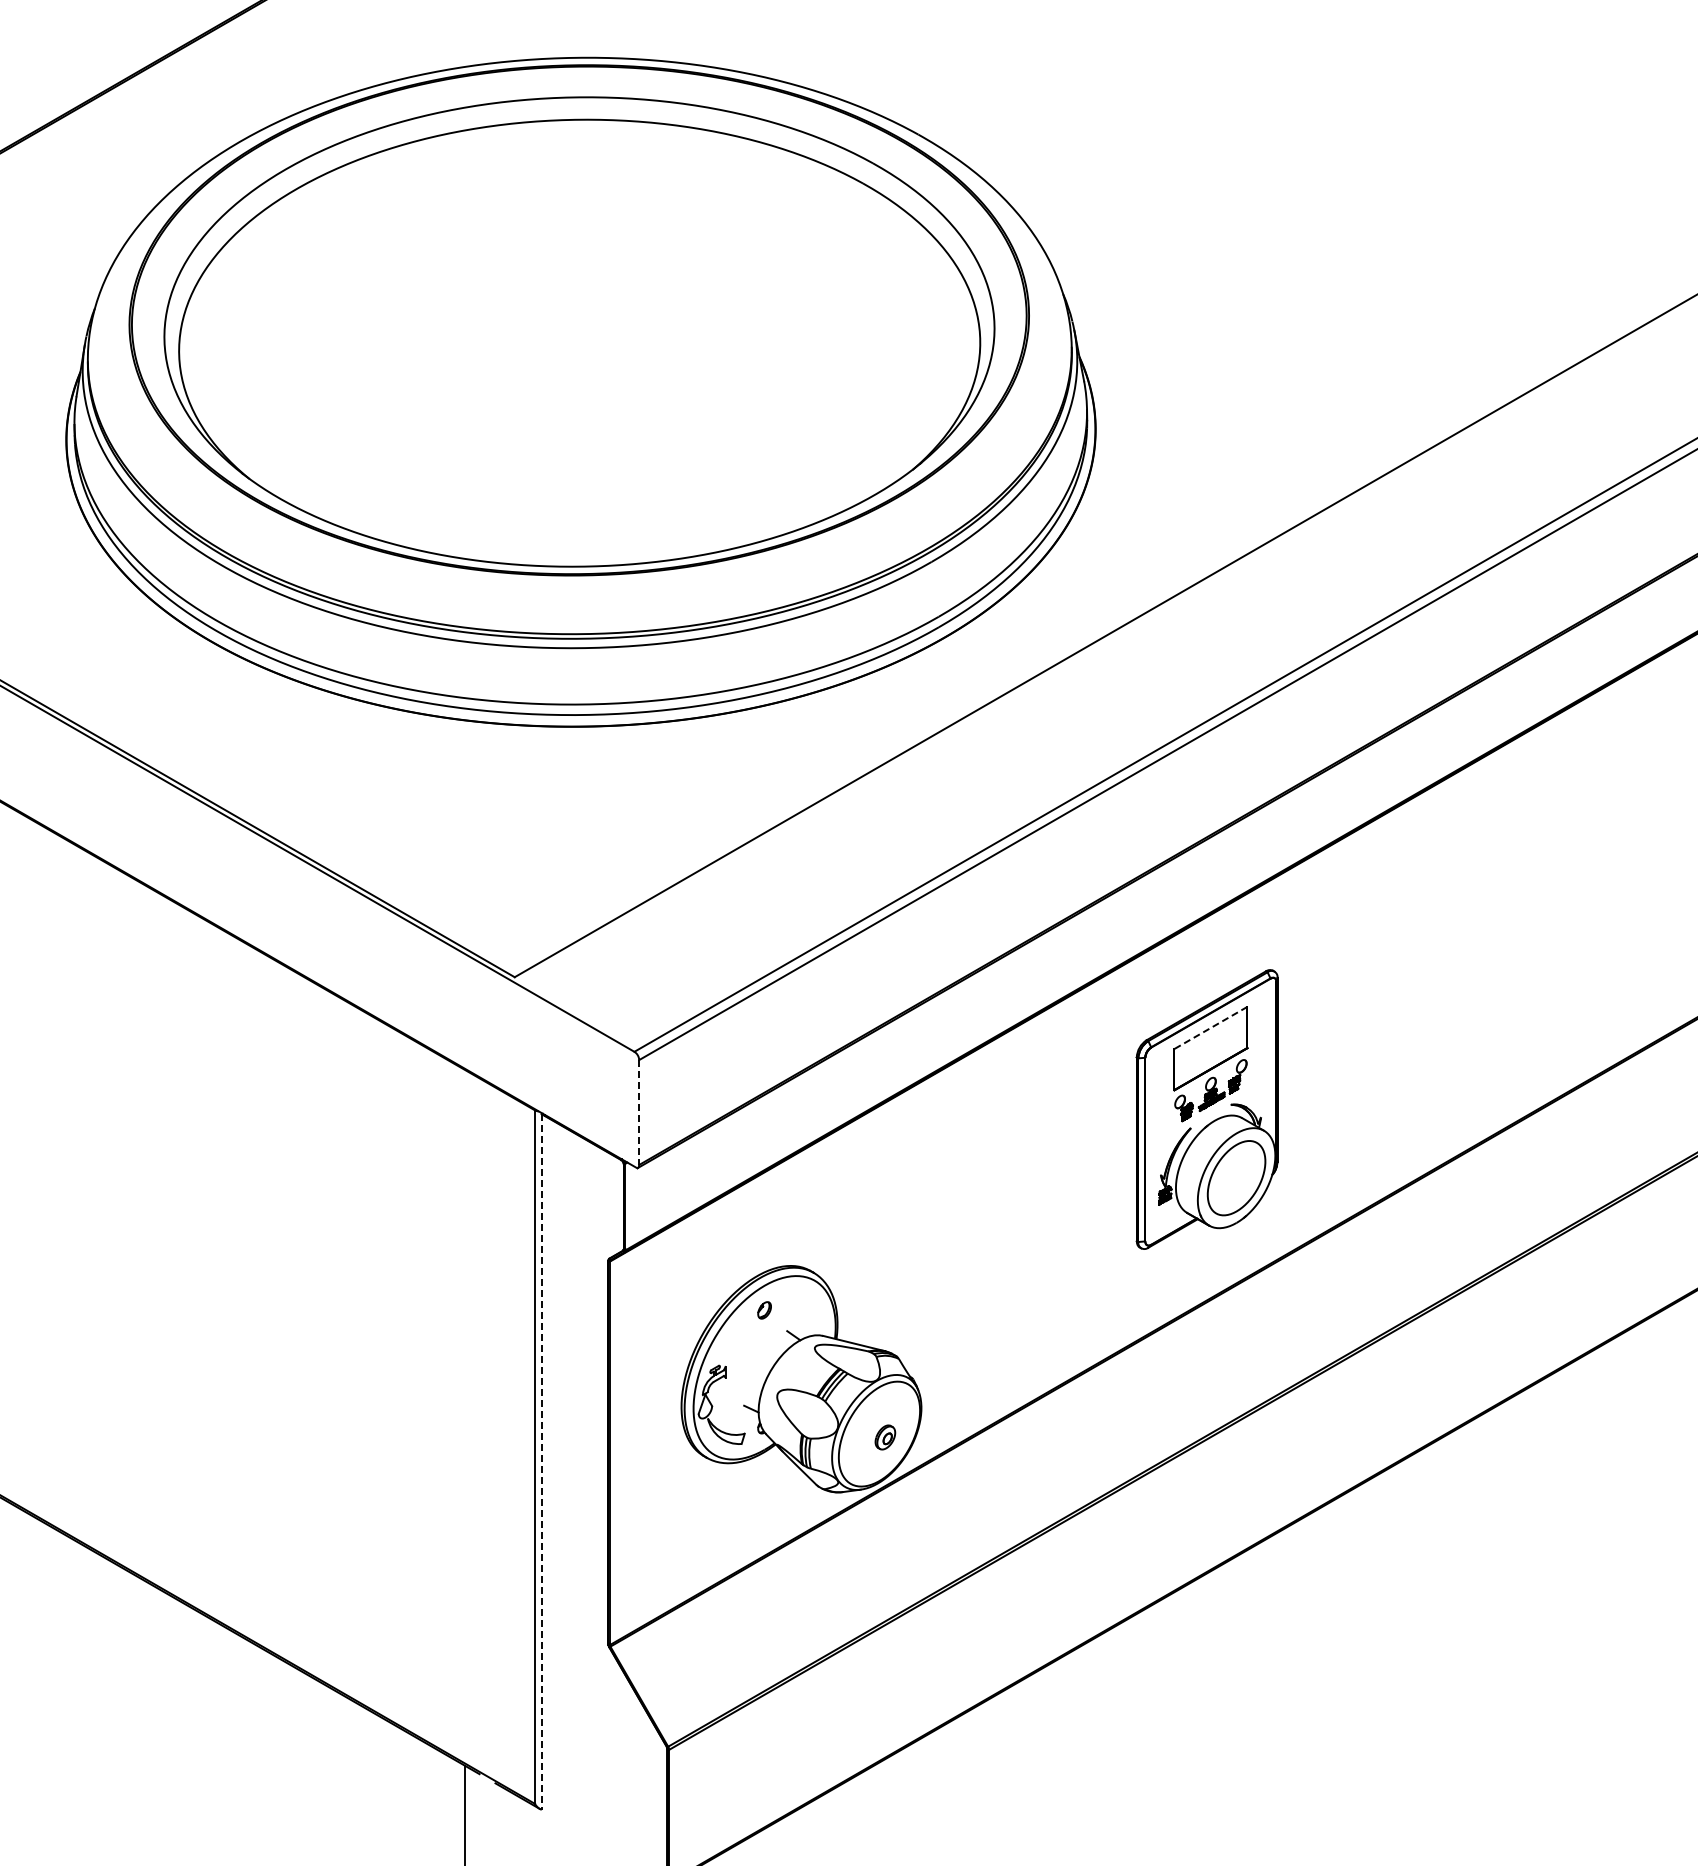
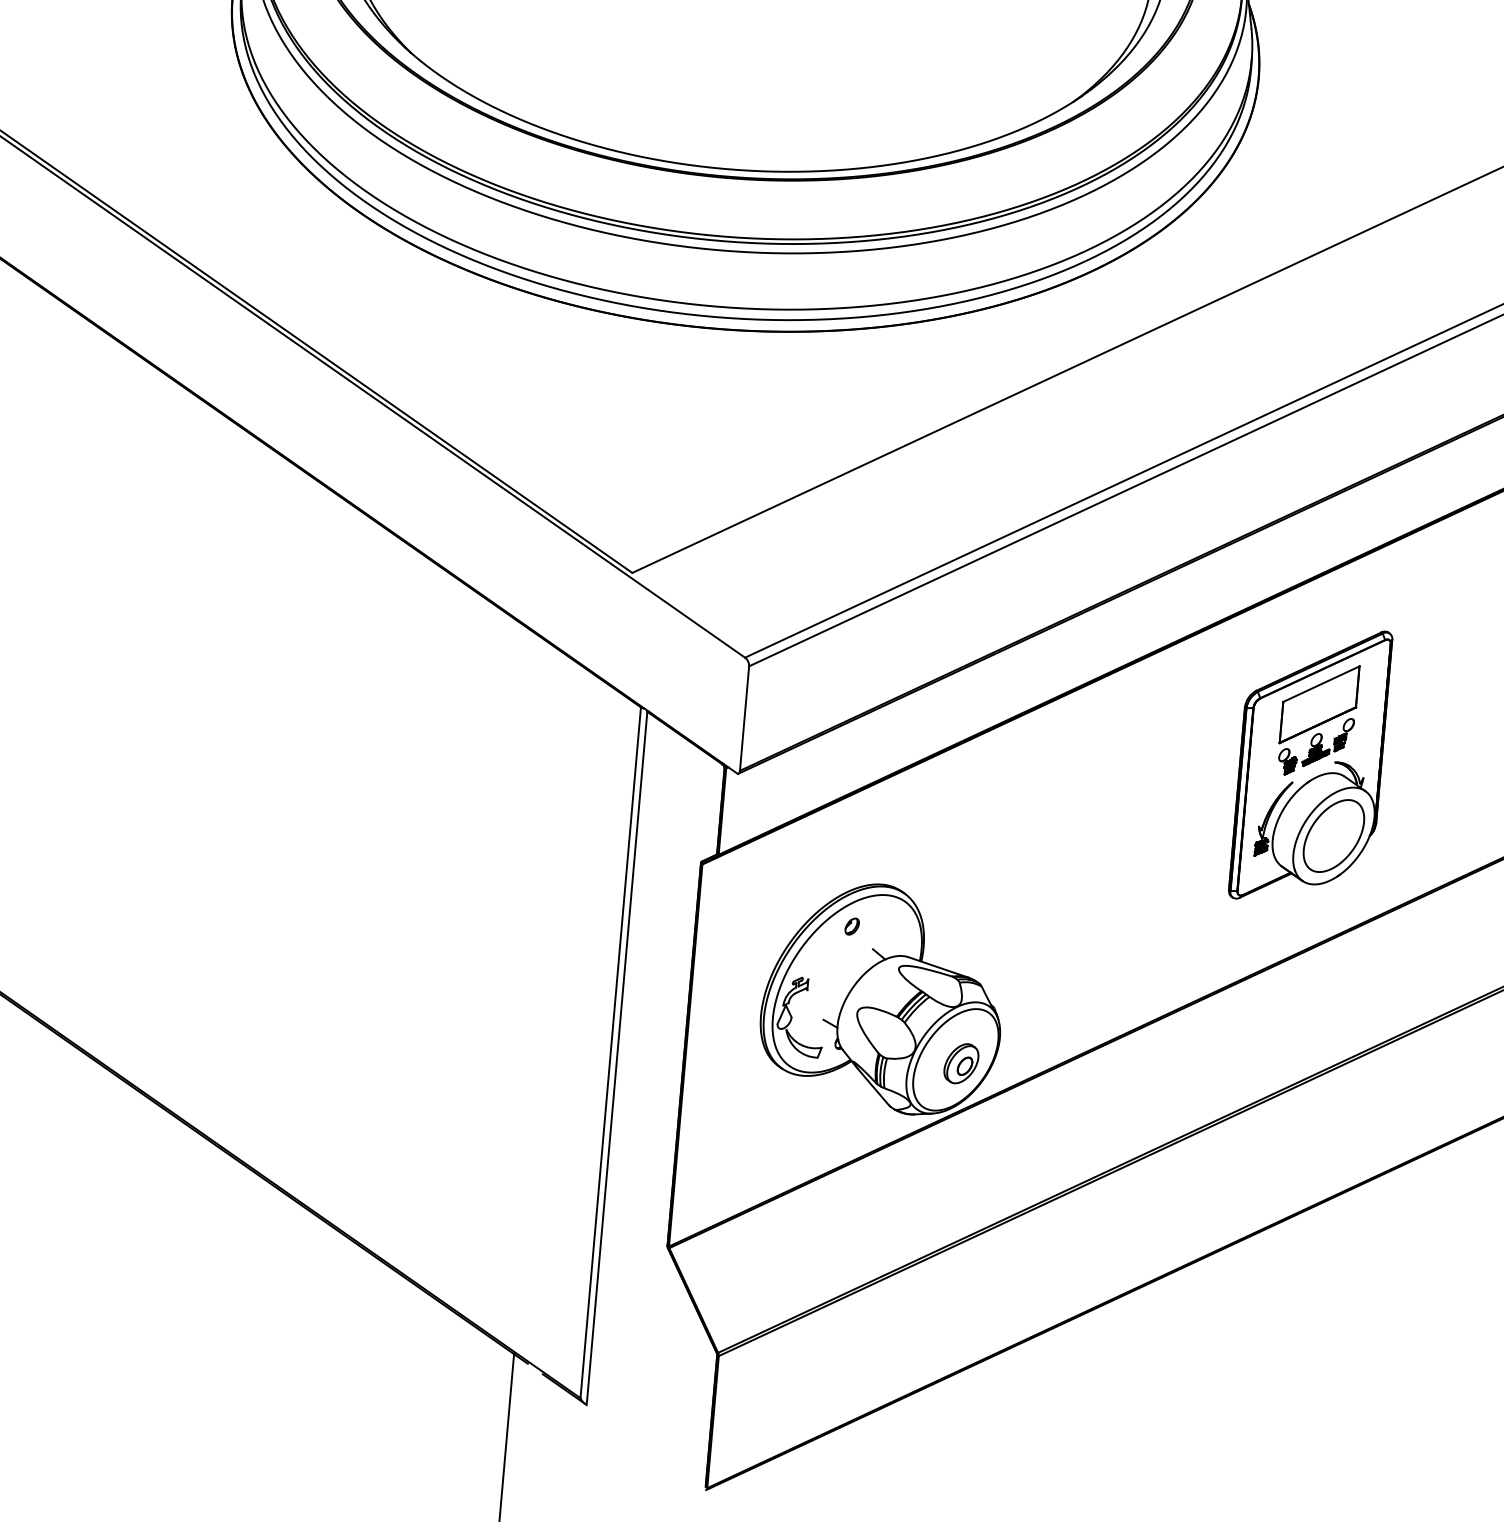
line: (1210, 1028) -> (1320, 684), dashed -> solid
line: (639, 1113) -> (744, 719), dashed -> solid
part: (885, 1437) -> (961, 1063), size x1.67
line: (541, 1462) -> (616, 1058), dashed -> solid

